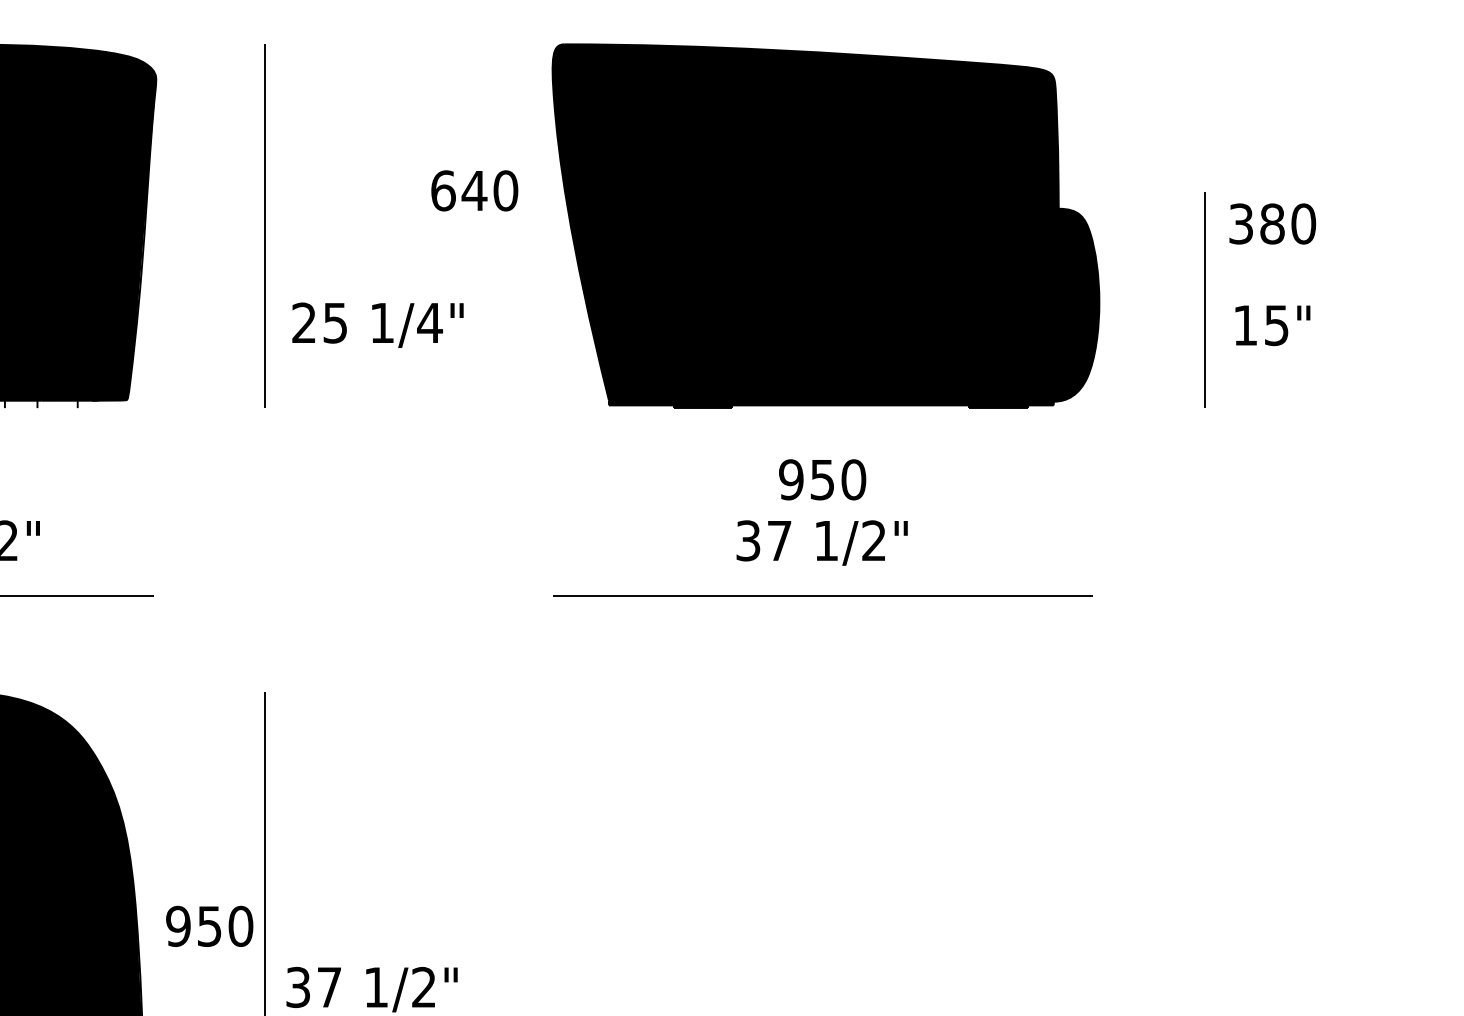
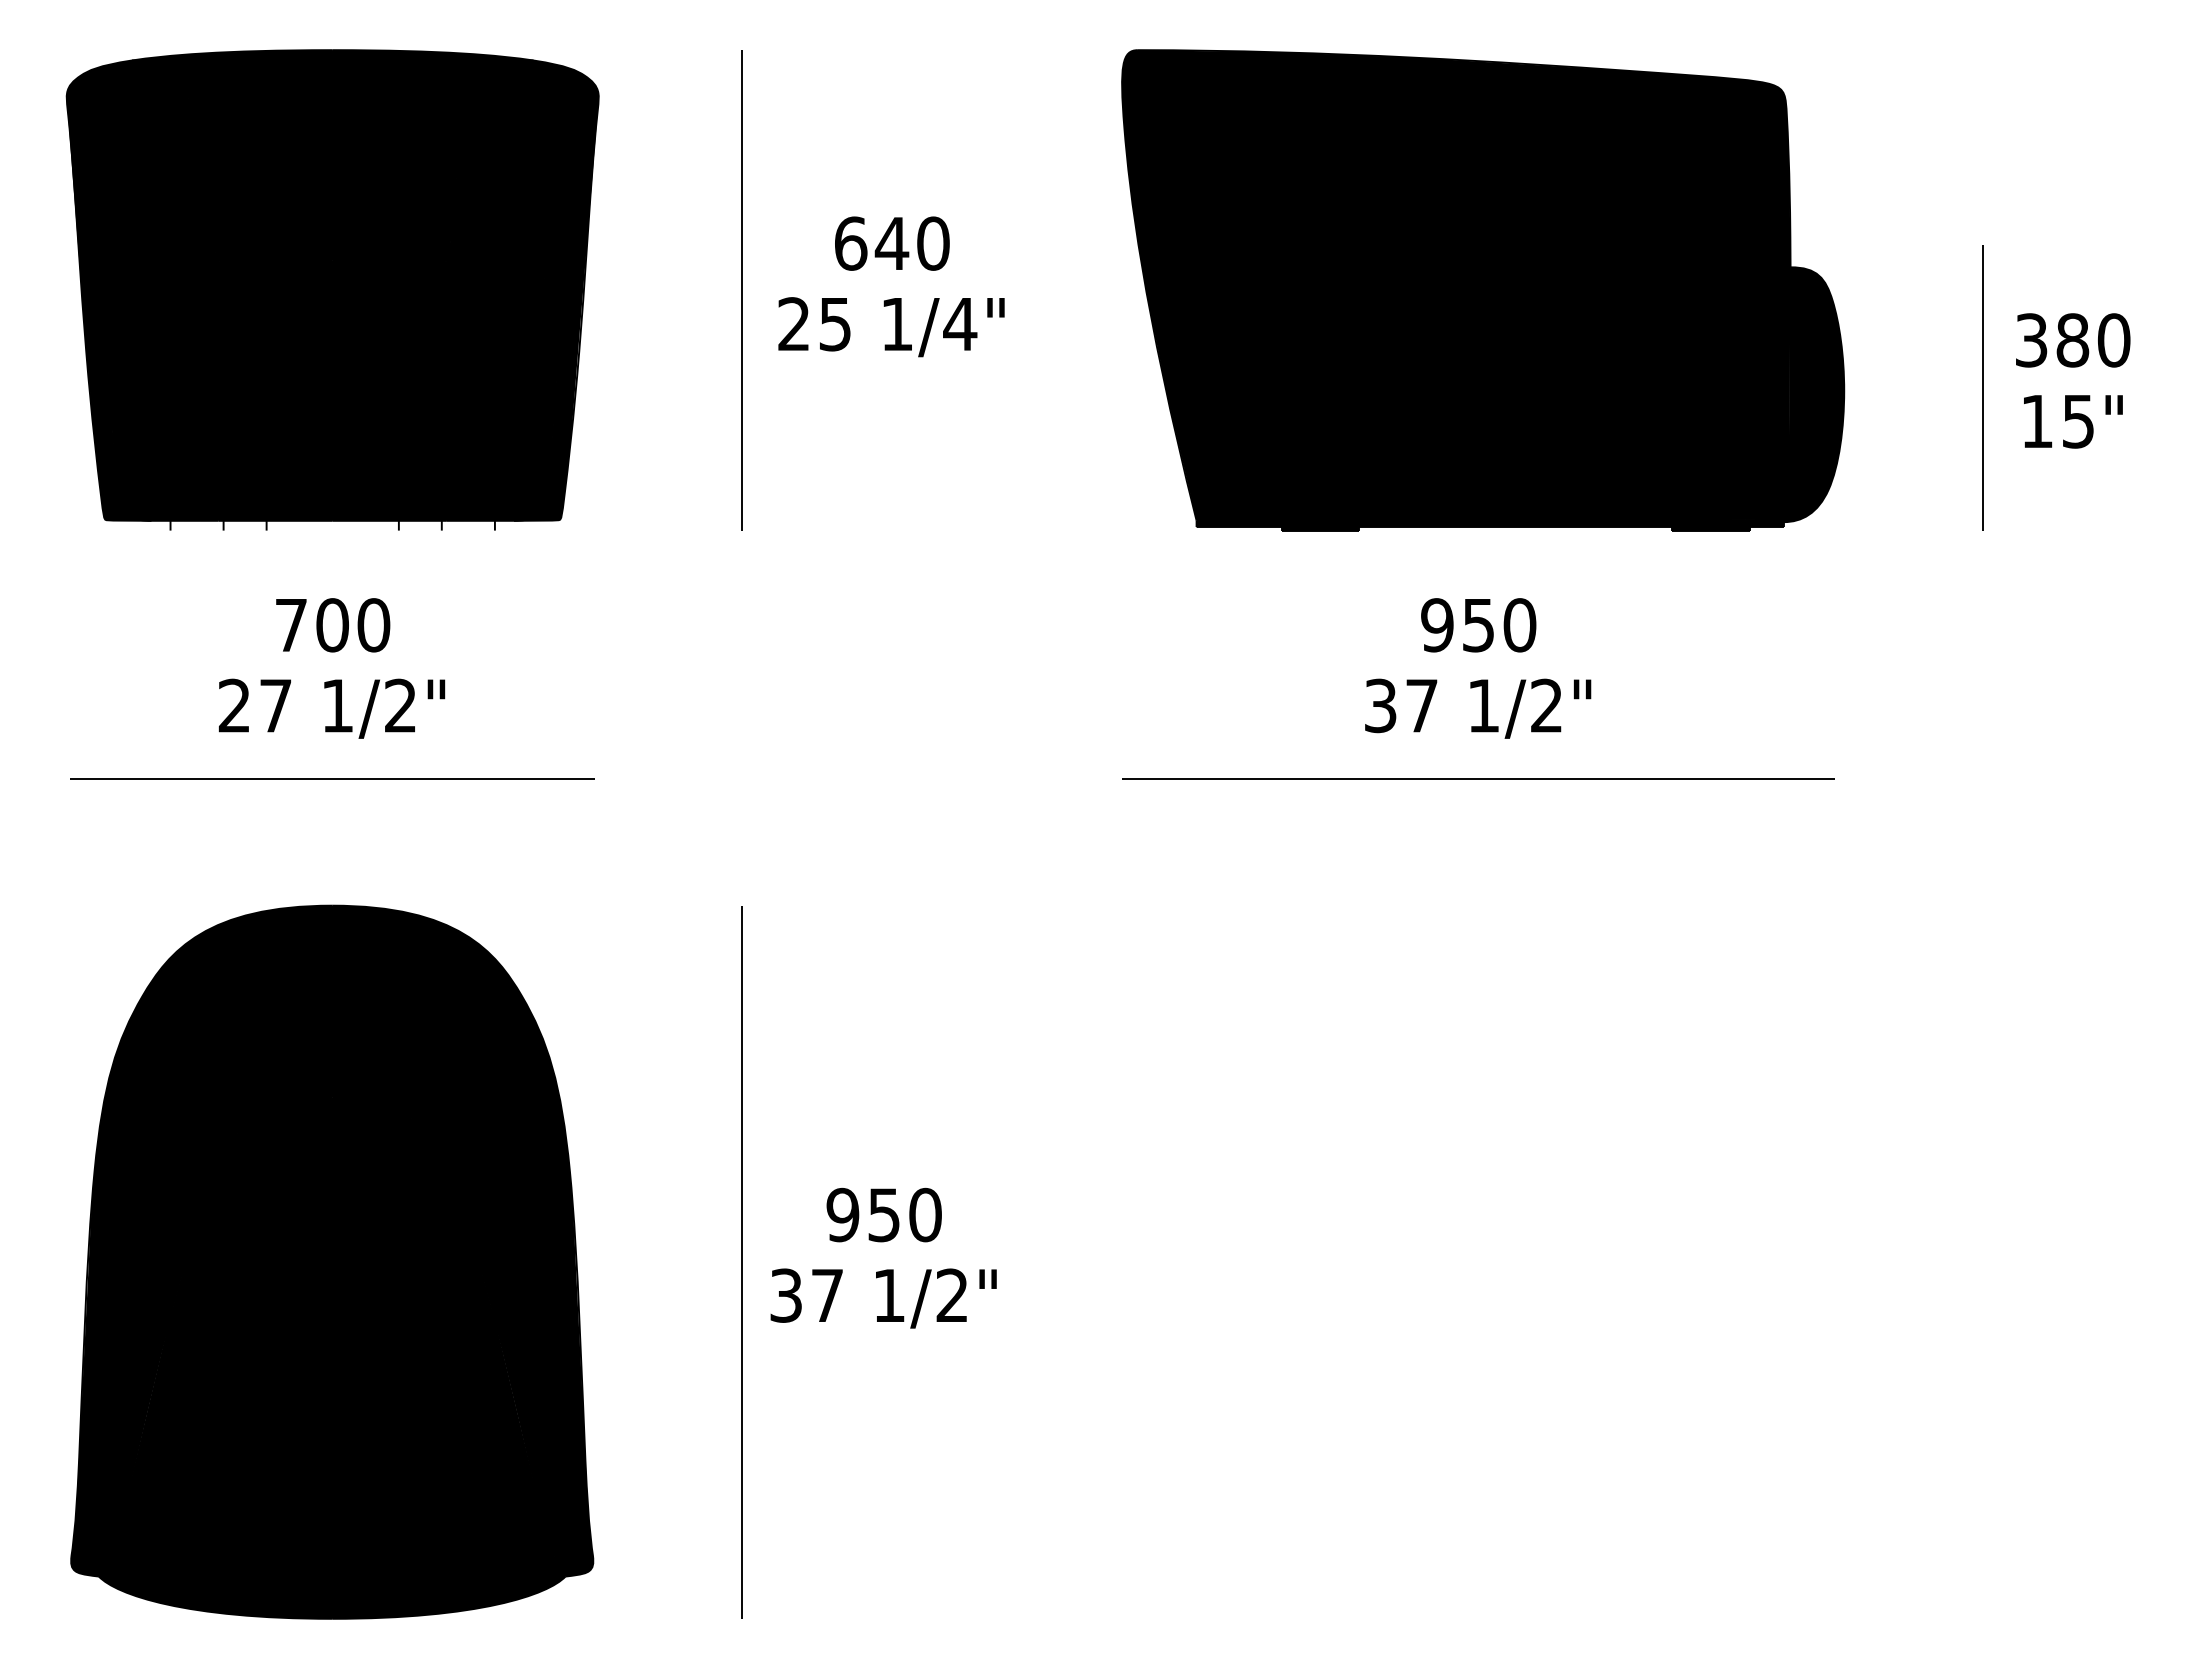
text: (474, 190) -> (892, 243), moved
text: (1272, 224) -> (2073, 340), moved
text: (377, 325) -> (891, 327), moved
text: (209, 925) -> (883, 1214), moved

